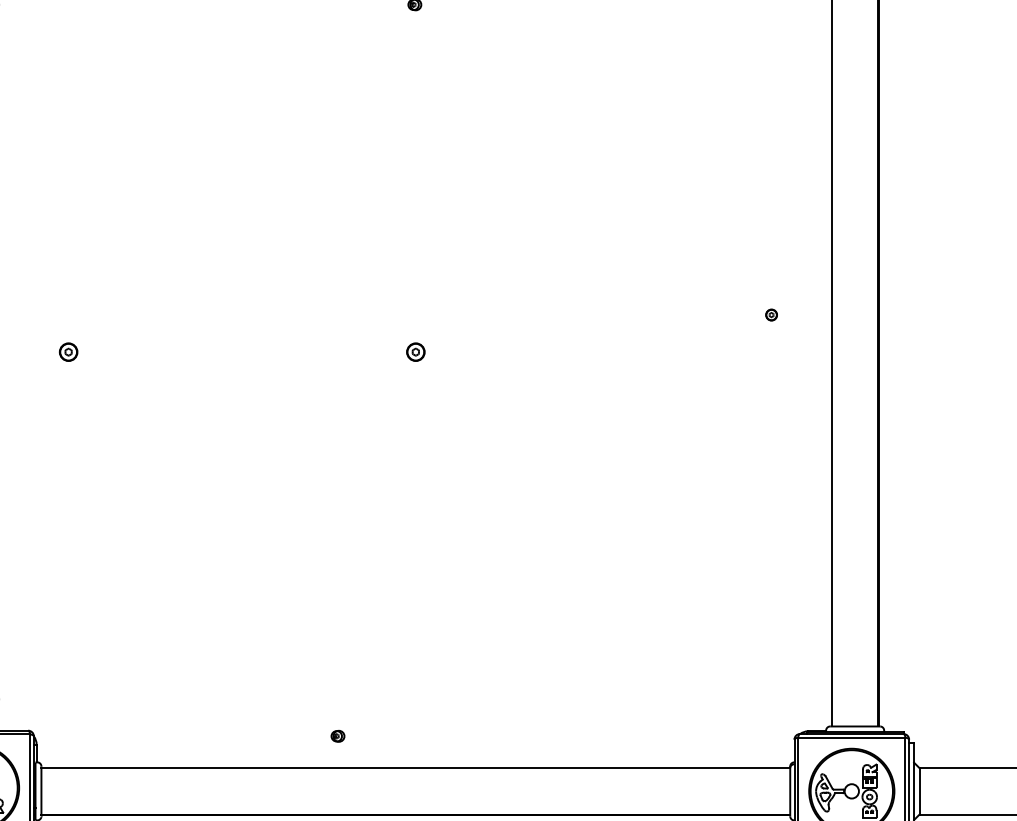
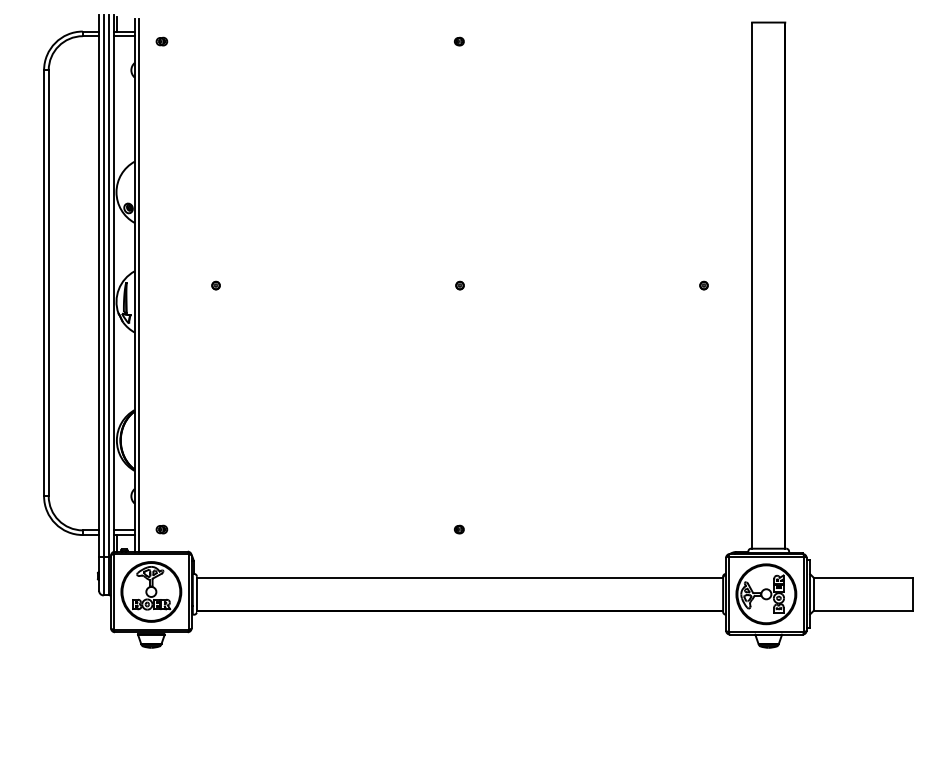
part: (770, 314) -> (703, 285), moved
part: (67, 351) -> (215, 285), size x0.62
part: (415, 351) -> (459, 285), size x0.62
part: (336, 736) -> (458, 529), moved

